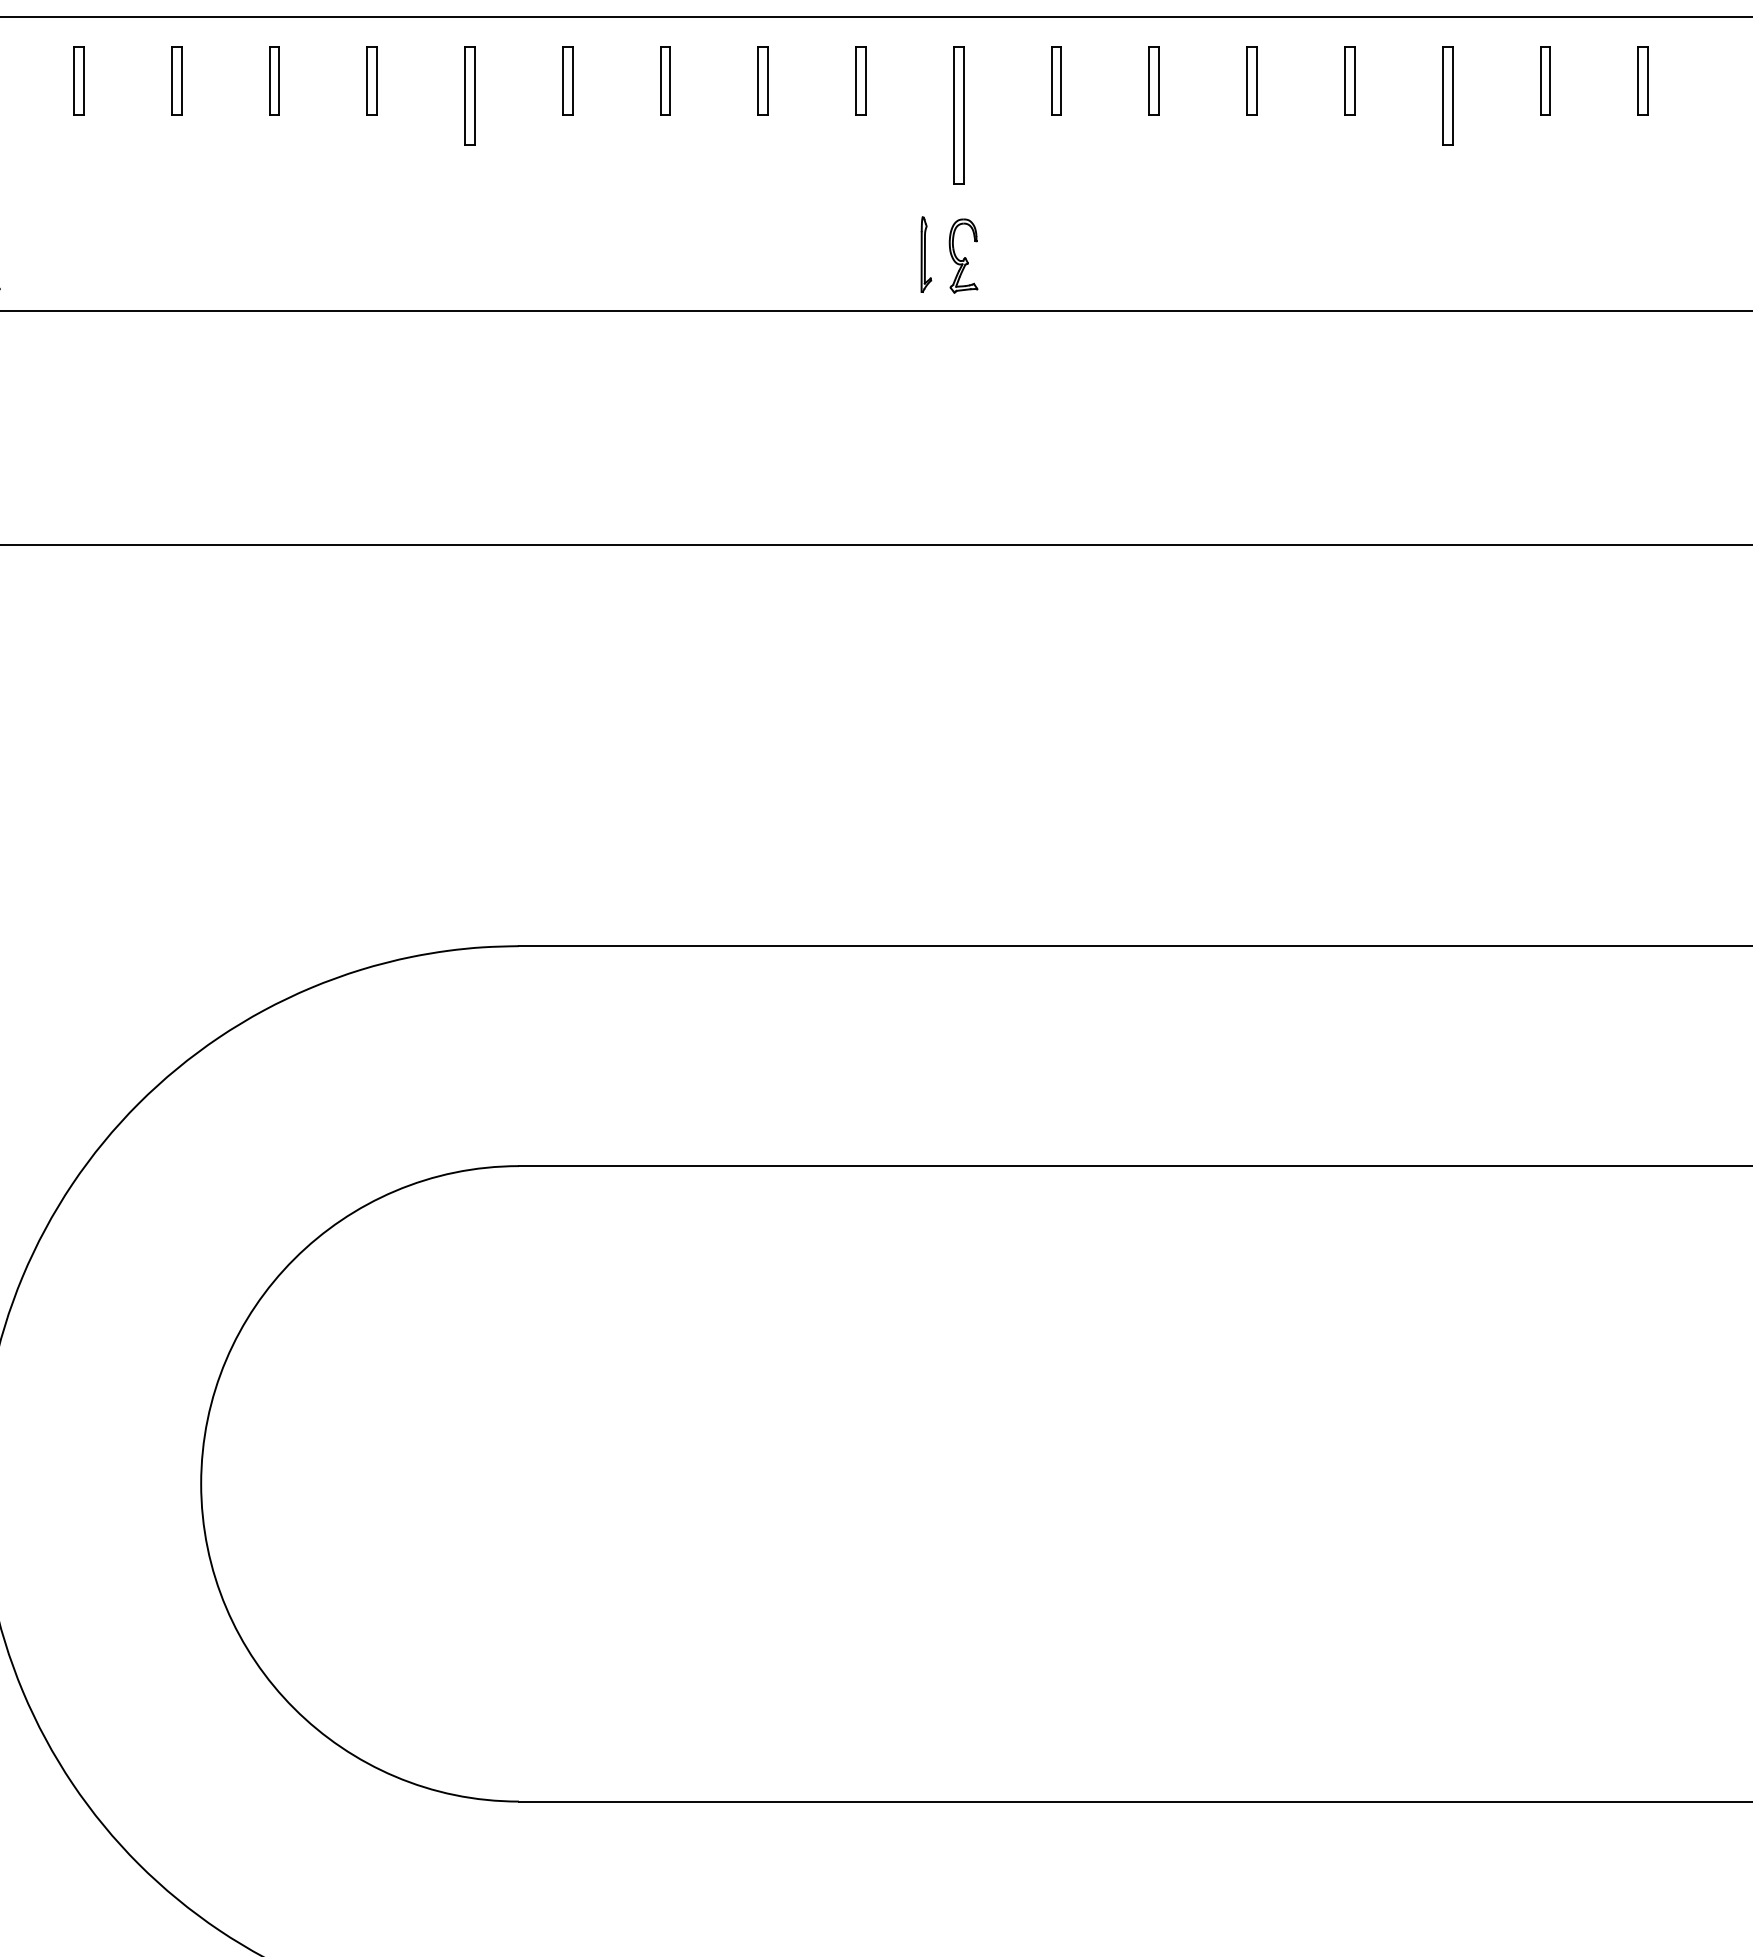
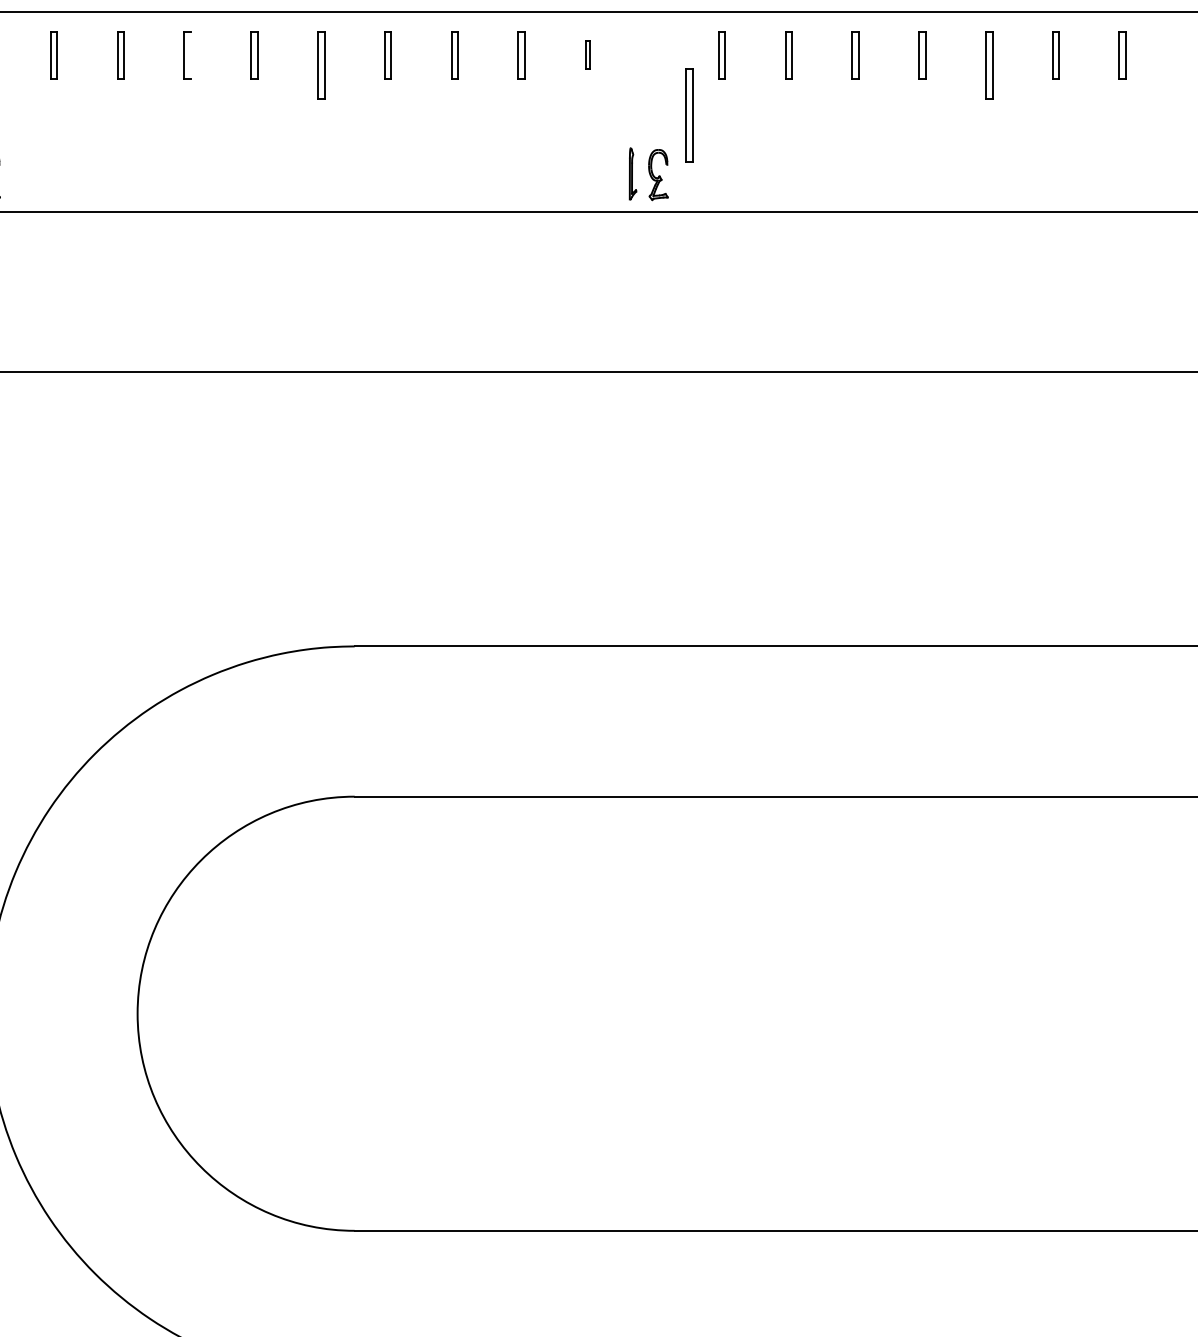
line: (280, 79) -> (191, 54), removed
part: (861, 81) -> (588, 55), size x0.6
part: (959, 114) -> (689, 115), moved

